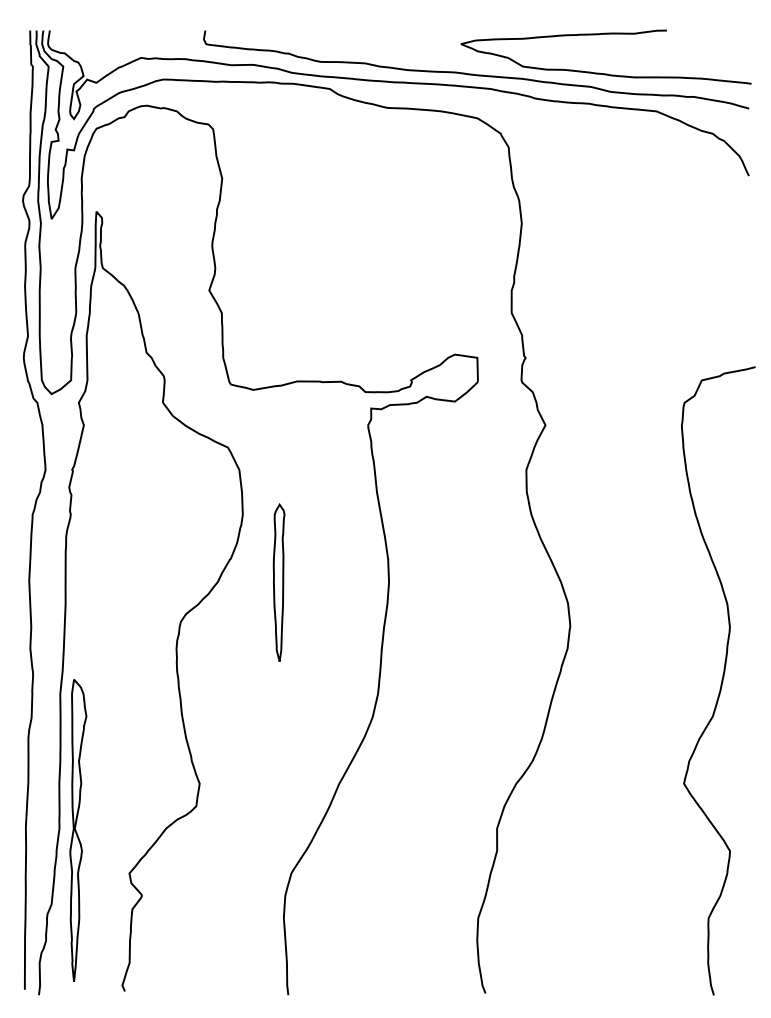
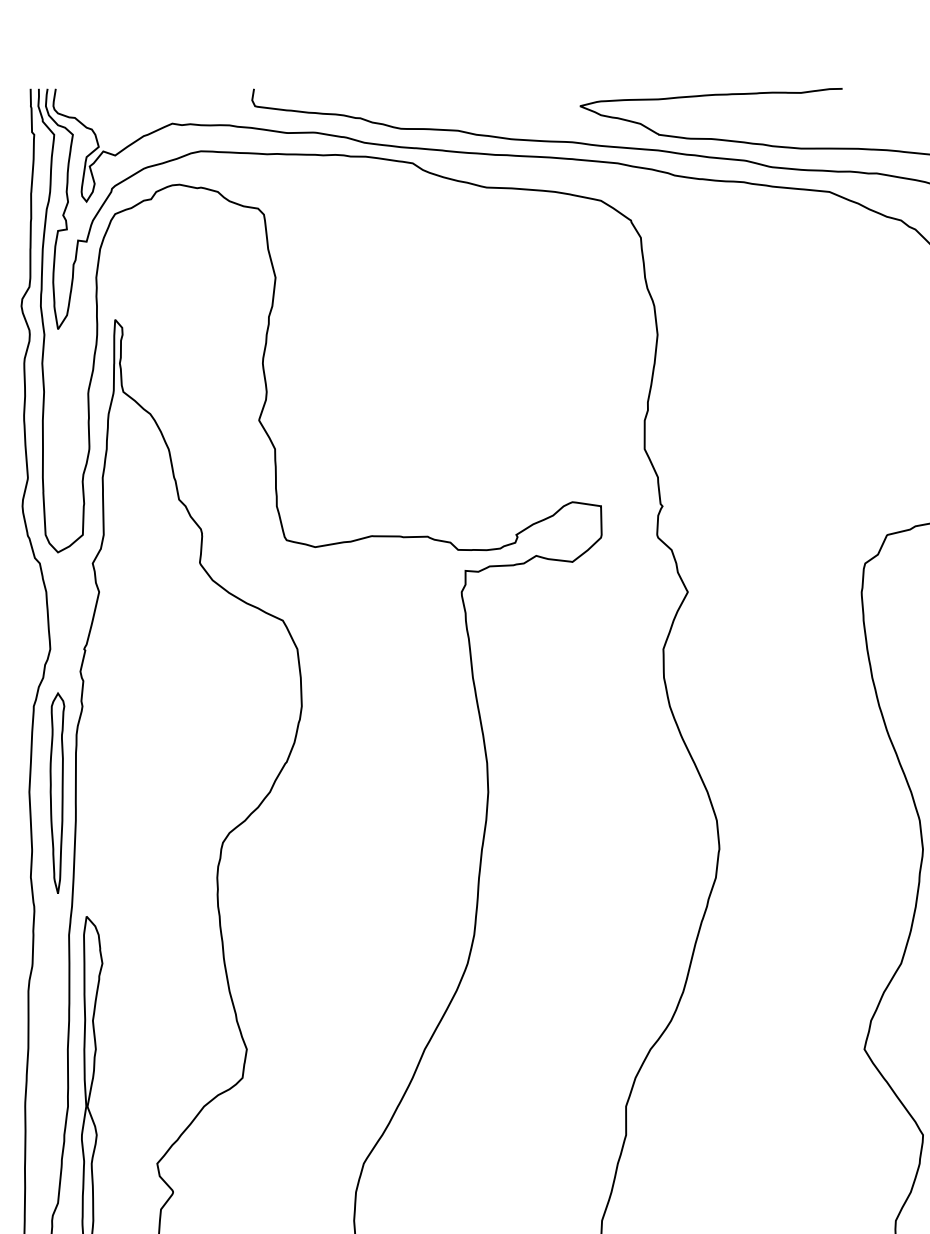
part: (278, 582) -> (56, 792), moved

